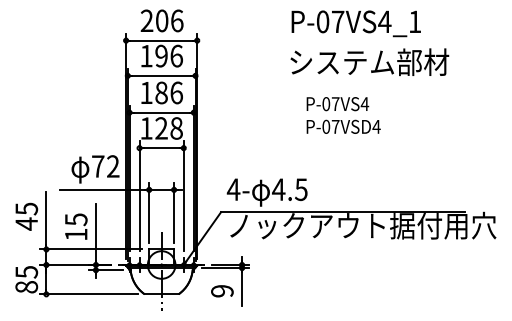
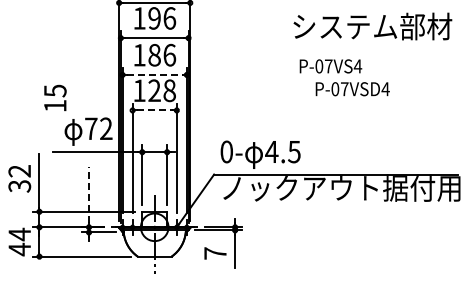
text: (369, 61) -> (372, 25), moved
line: (161, 112) -> (154, 74), solid -> dashed
text: (343, 126) -> (352, 88), moved
line: (161, 148) -> (154, 110), solid -> dashed
text: (233, 189) -> (226, 151), 4- -> 0-
text: (26, 216) -> (19, 178), 45 -> 32
text: (76, 226) -> (55, 97), moved
line: (95, 232) -> (88, 194), solid -> dashed
text: (26, 279) -> (19, 241), 85 -> 44
text: (222, 291) -> (215, 253), 9 -> 7

